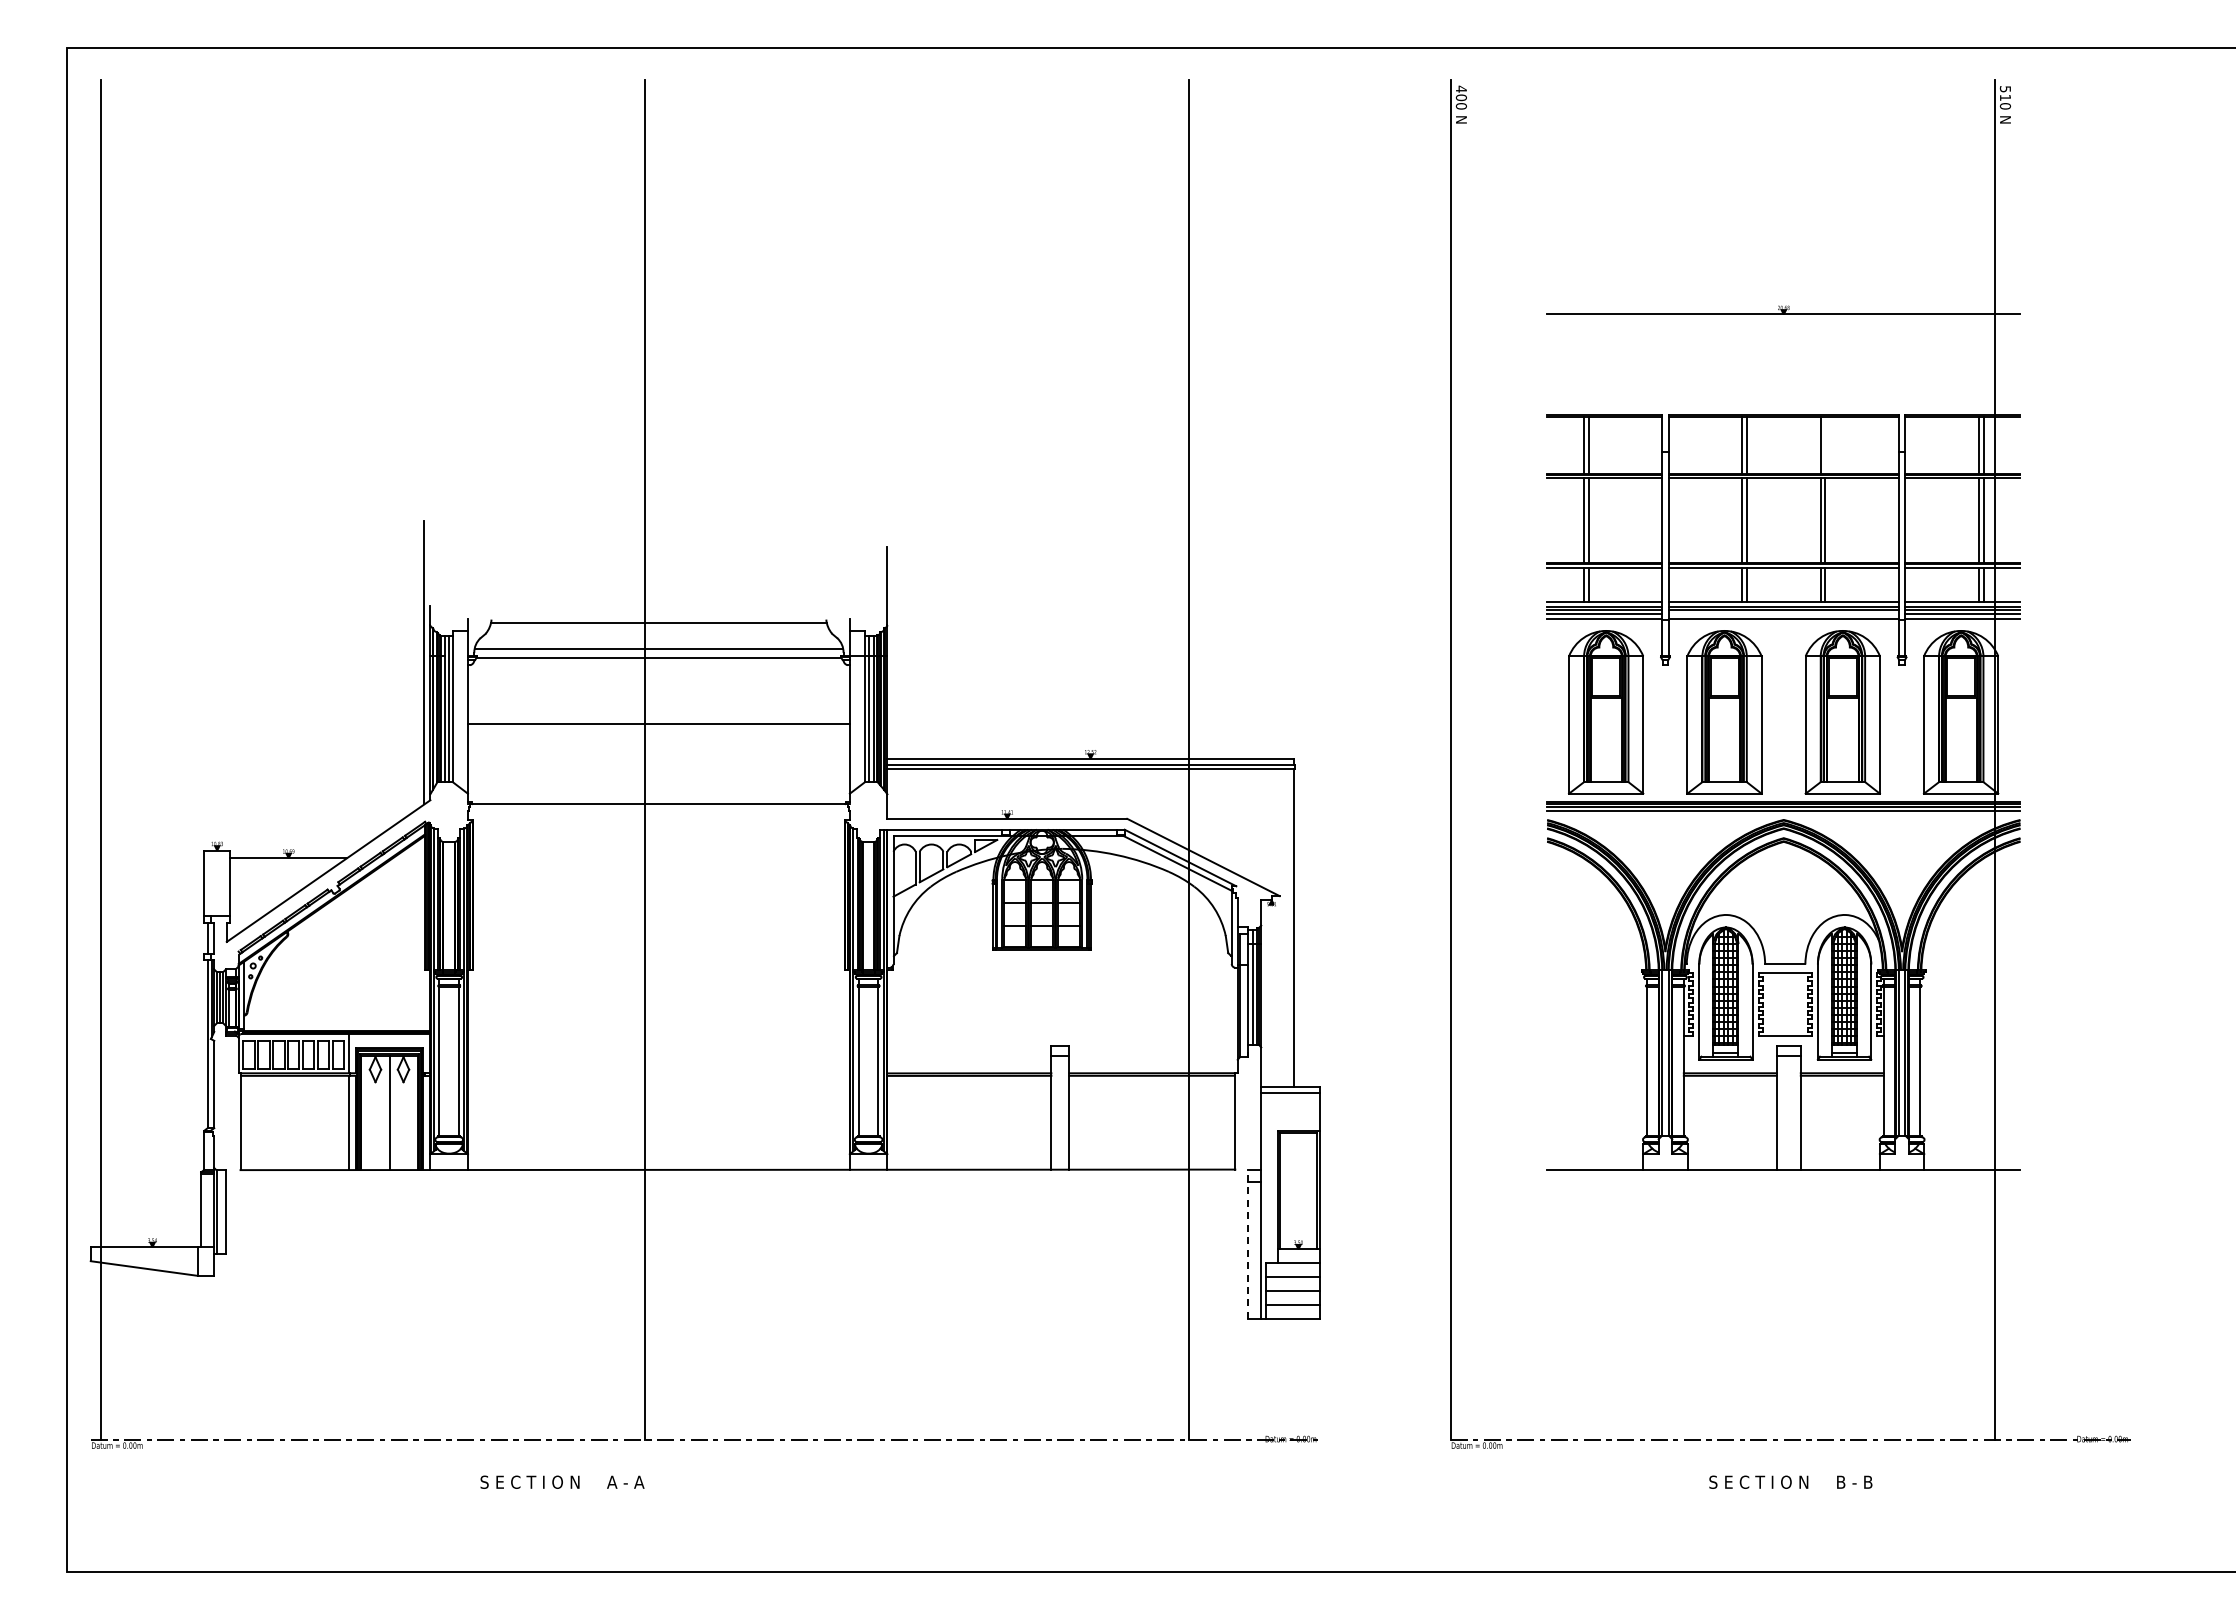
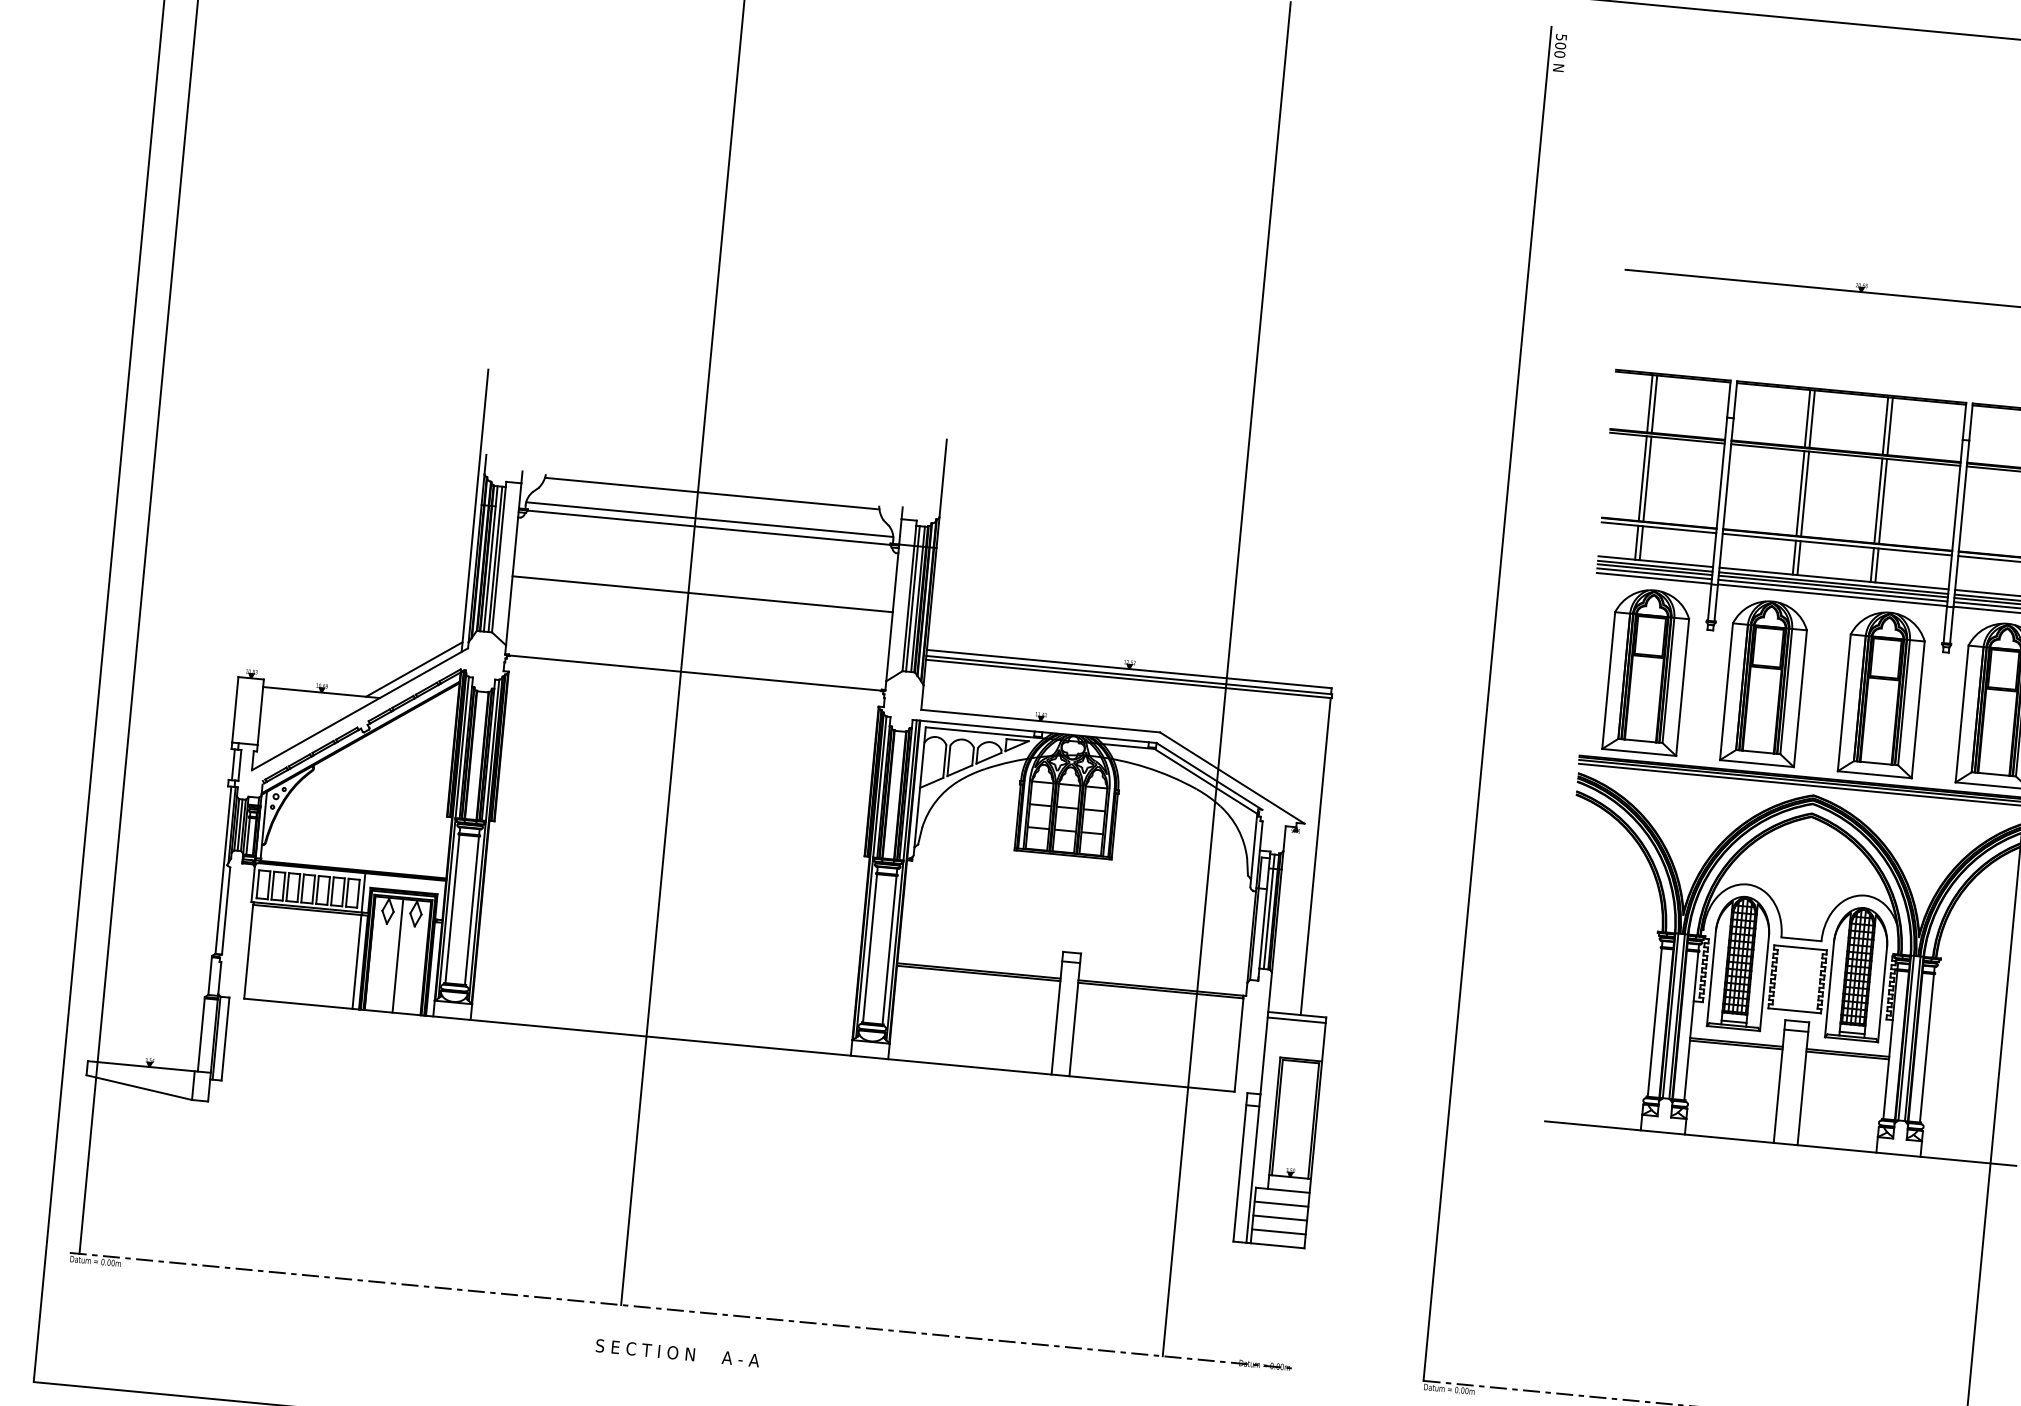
text: (1460, 88) -> (1560, 36), 400 -> 500
line: (1825, 445) -> (1890, 426), added
line: (1783, 614) -> (1832, 590), added
line: (378, 826) -> (413, 669), added
line: (1248, 1244) -> (1240, 1167), dashed -> solid
text: (562, 1481) -> (677, 1352), moved

